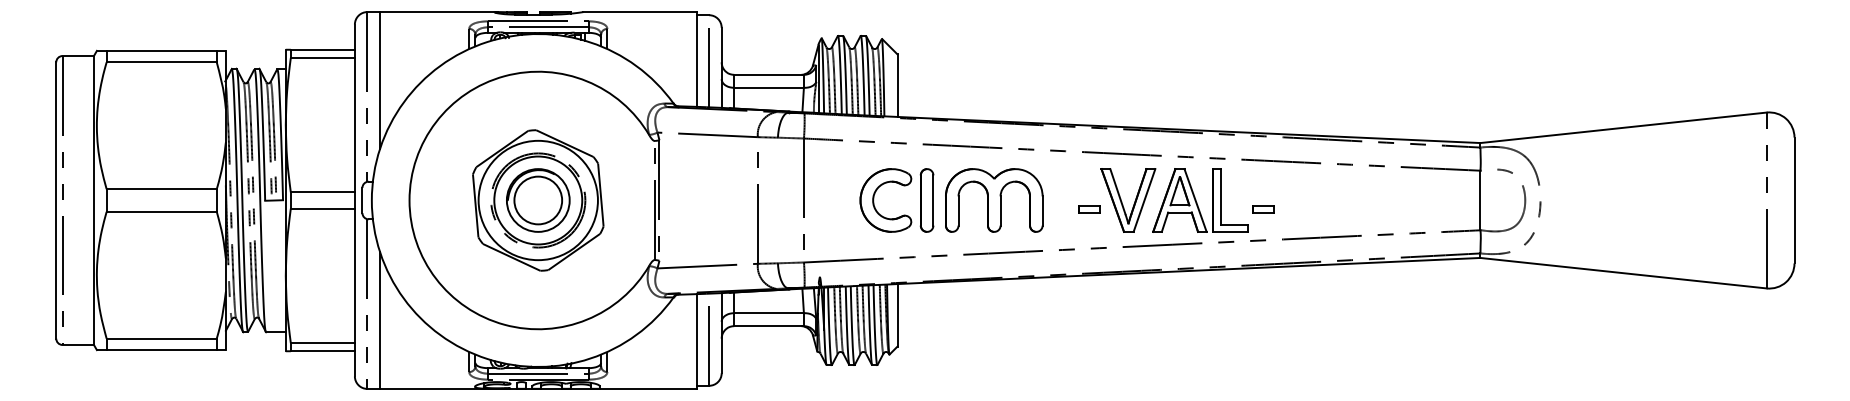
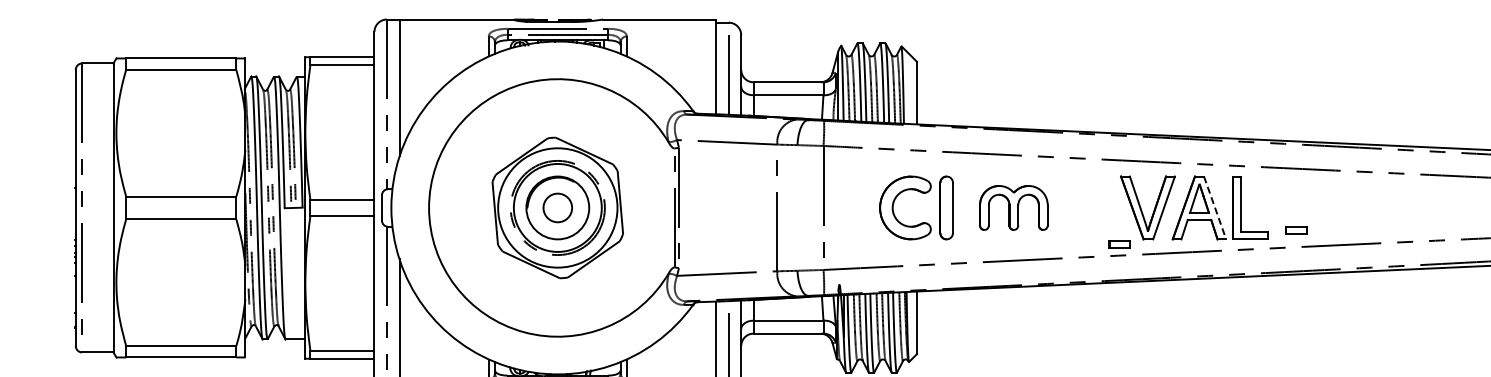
circle: (538, 200) -> (558, 207), size x0.6
part: (994, 200) -> (1014, 207), size x0.7
line: (1195, 200) -> (1215, 207), solid -> dashed
part: (1089, 209) -> (1120, 243), moved
part: (1263, 209) -> (1297, 229), moved

